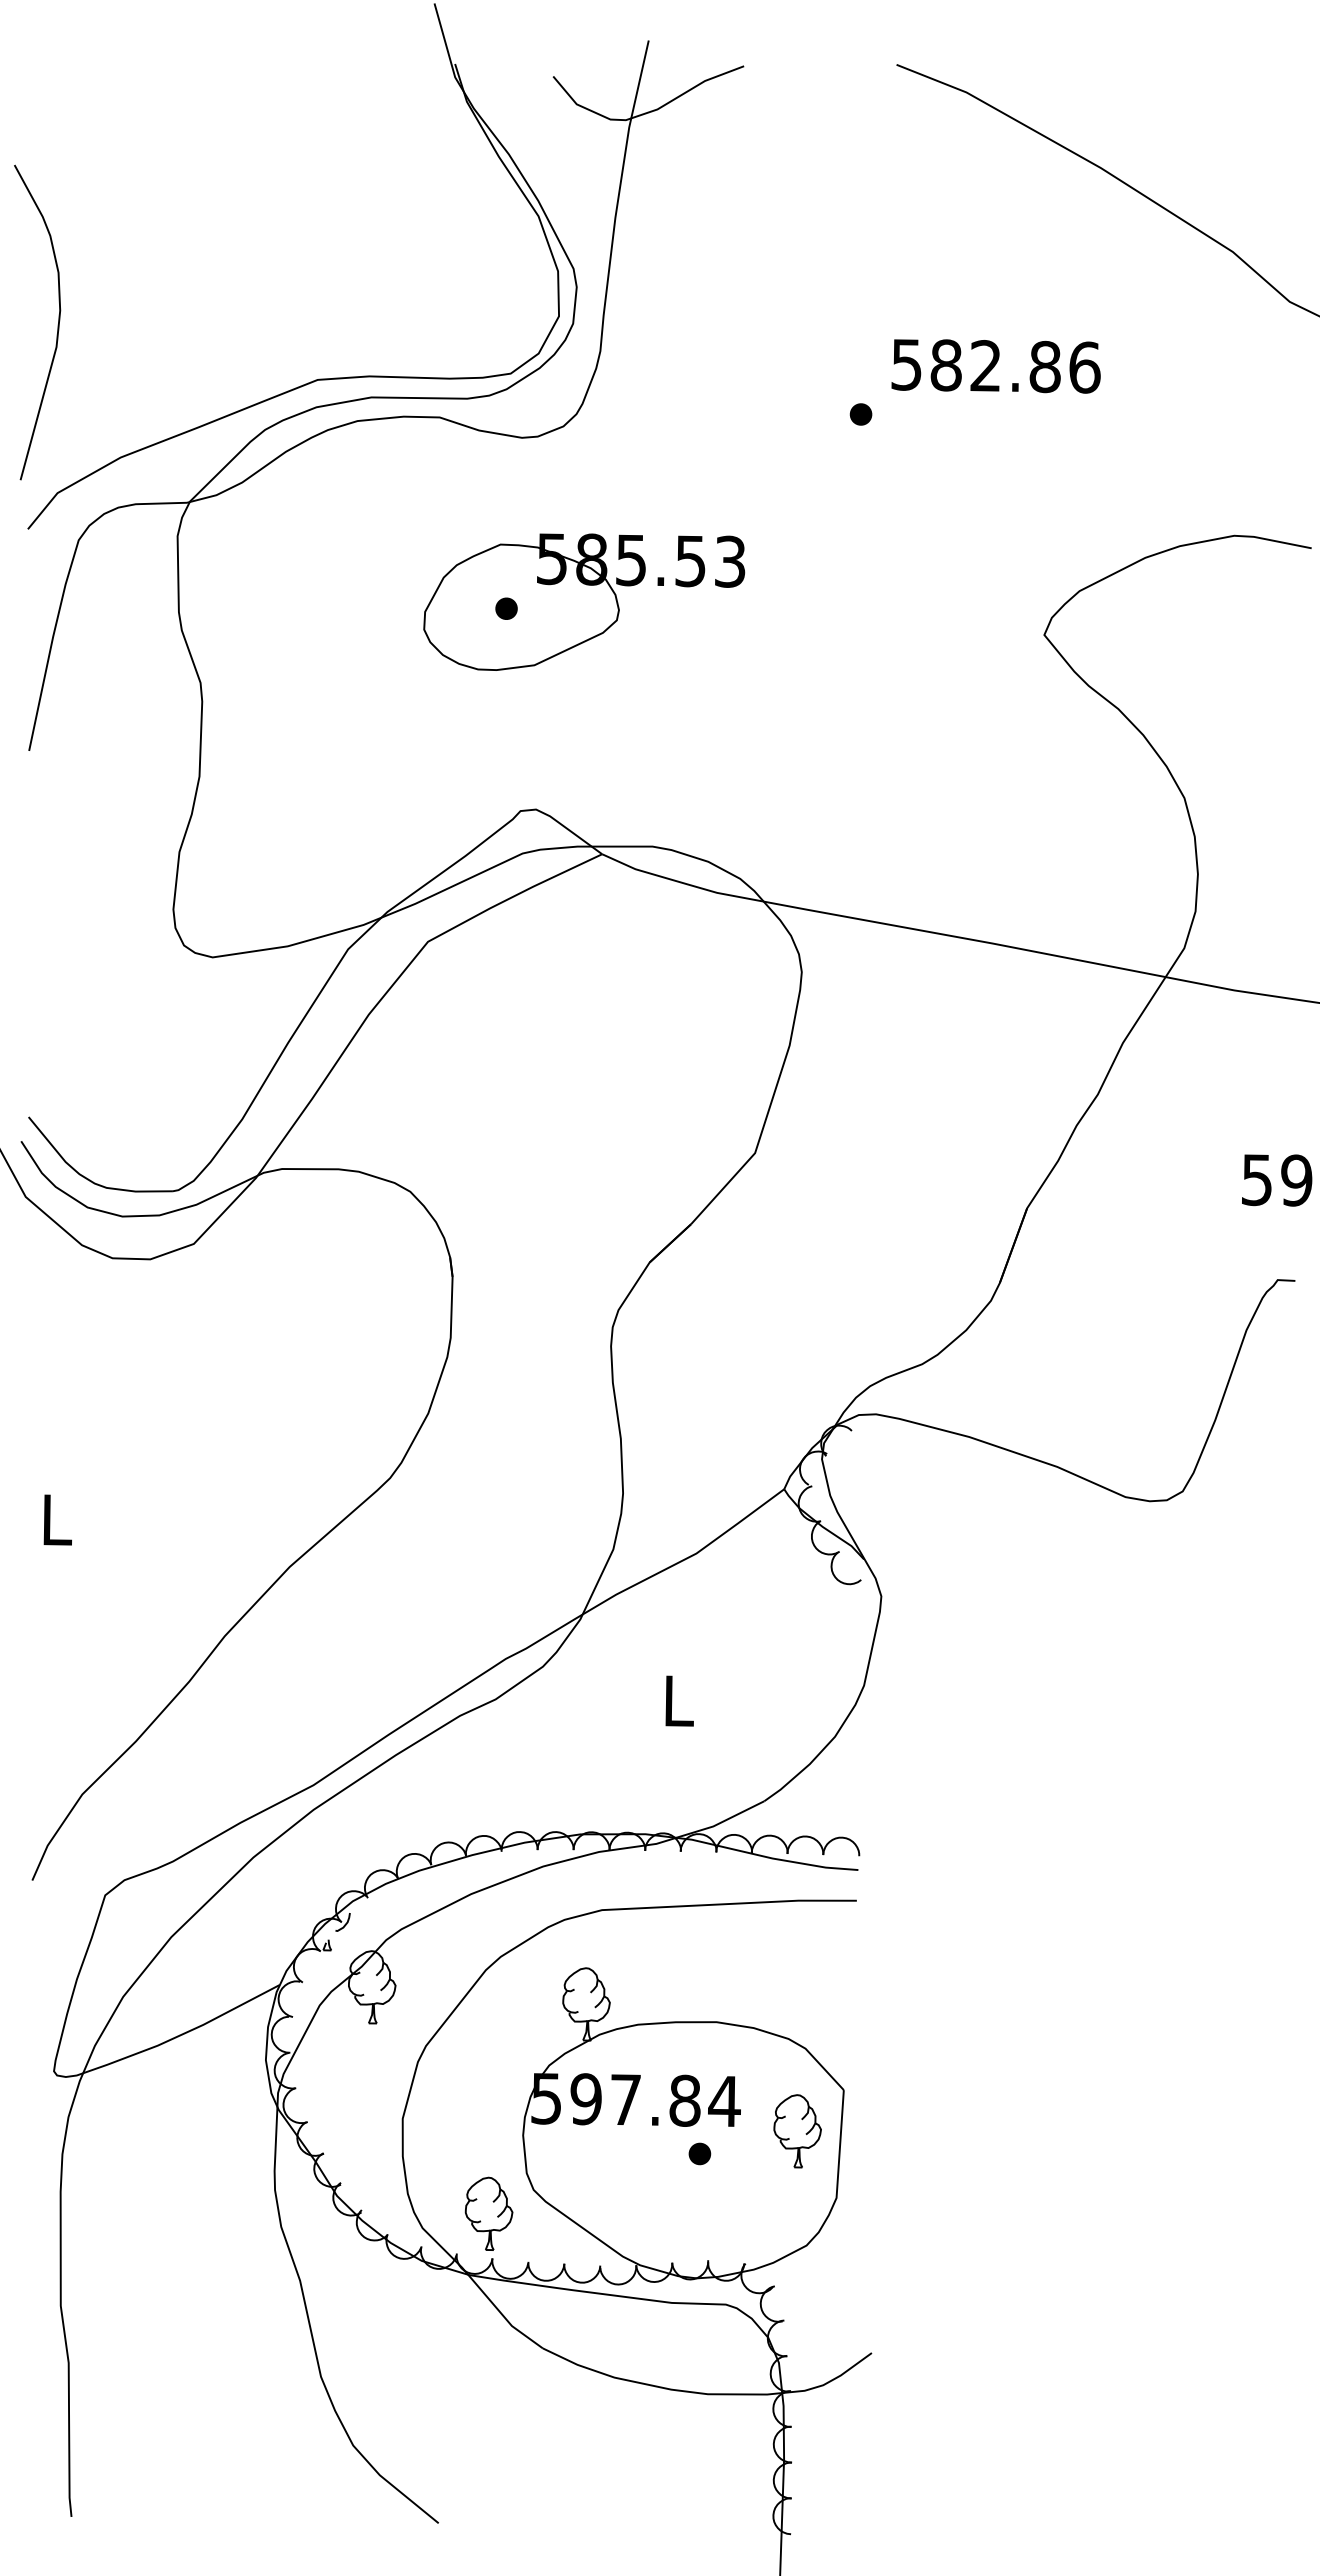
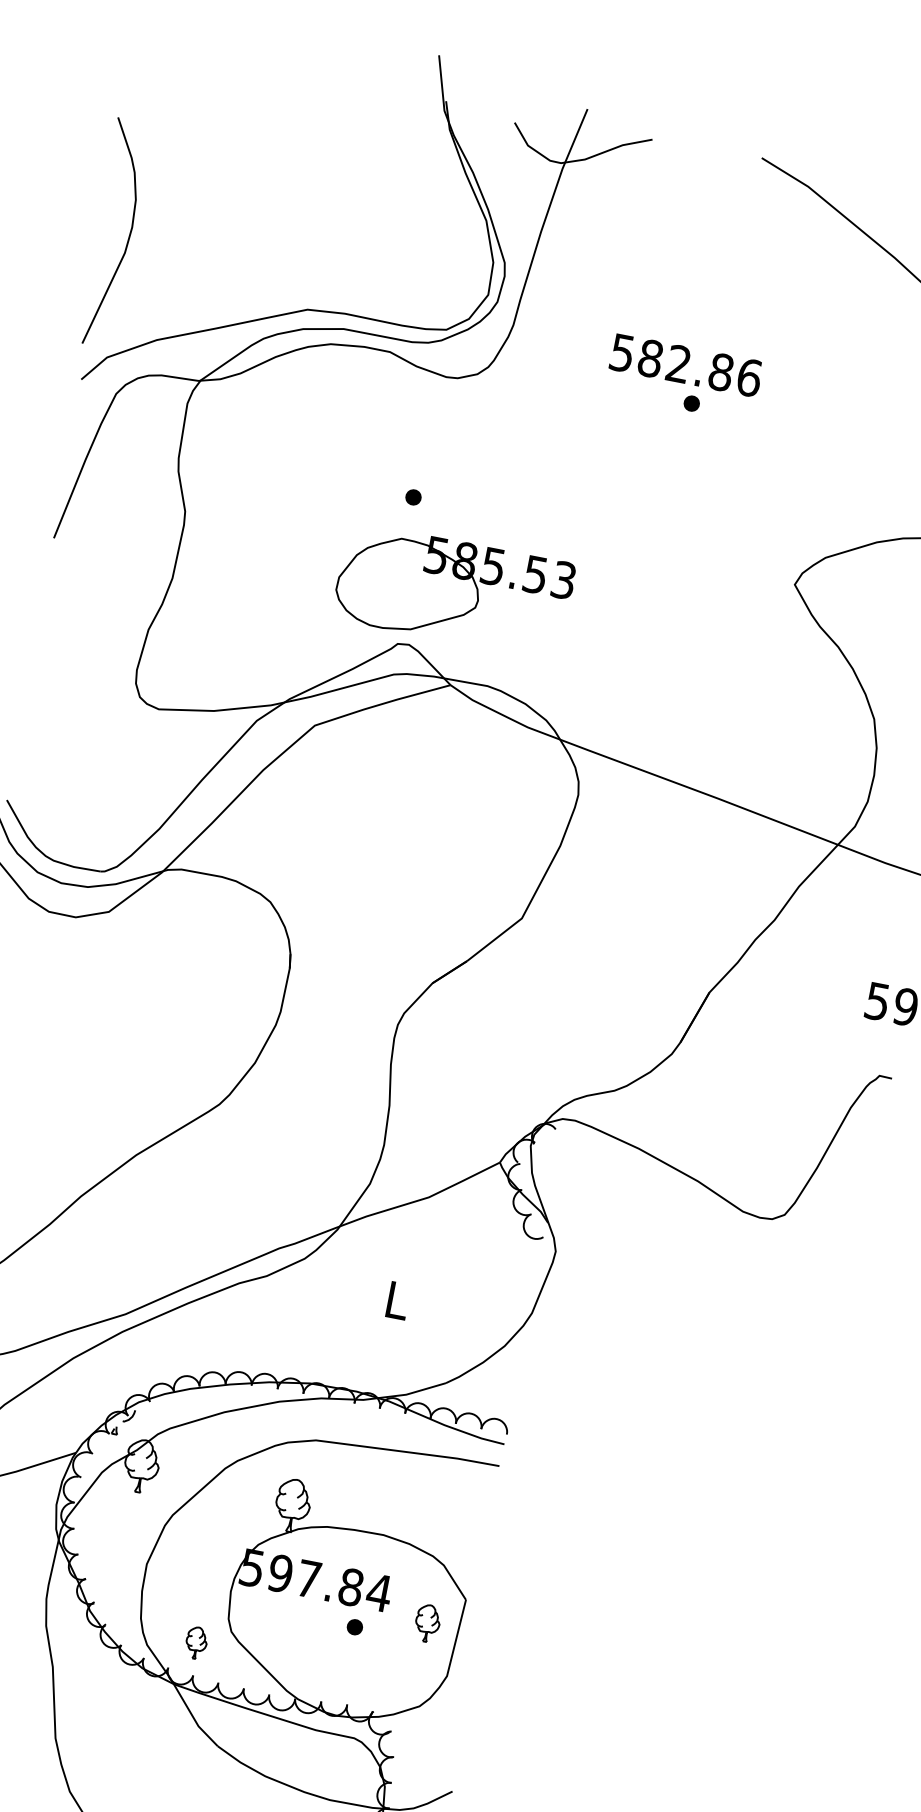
text: (995, 366) -> (685, 365), moved
part: (584, 601) -> (454, 590), moved
part: (797, 2131) -> (427, 1623), size x0.7
part: (488, 2213) -> (196, 1642), size x0.6

